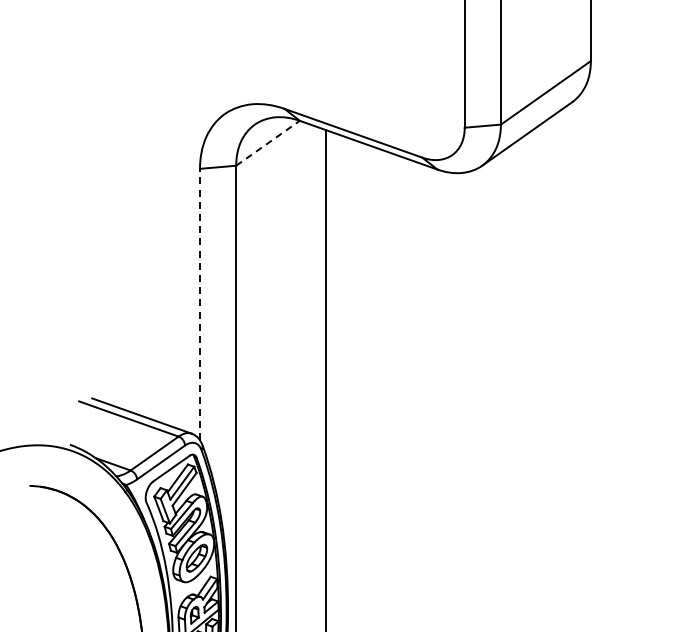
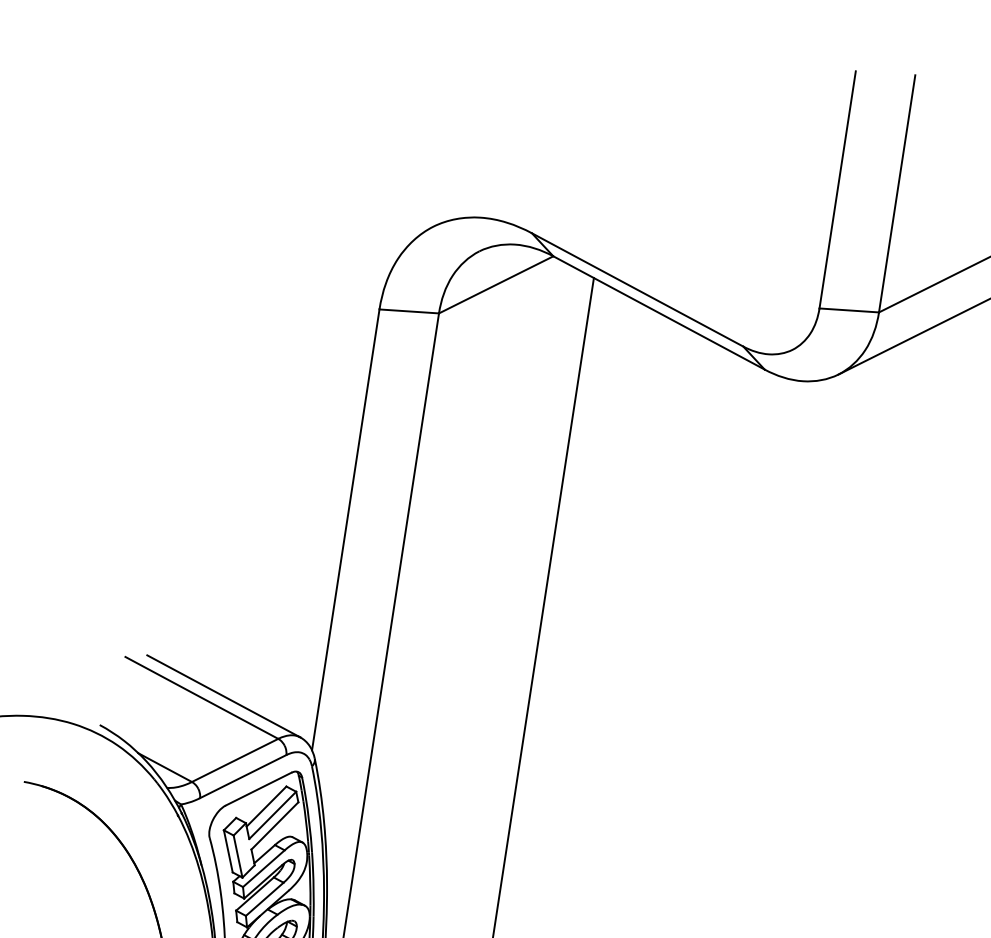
line: (267, 143) -> (495, 285), dashed -> solid
line: (200, 304) -> (346, 529), dashed -> solid

